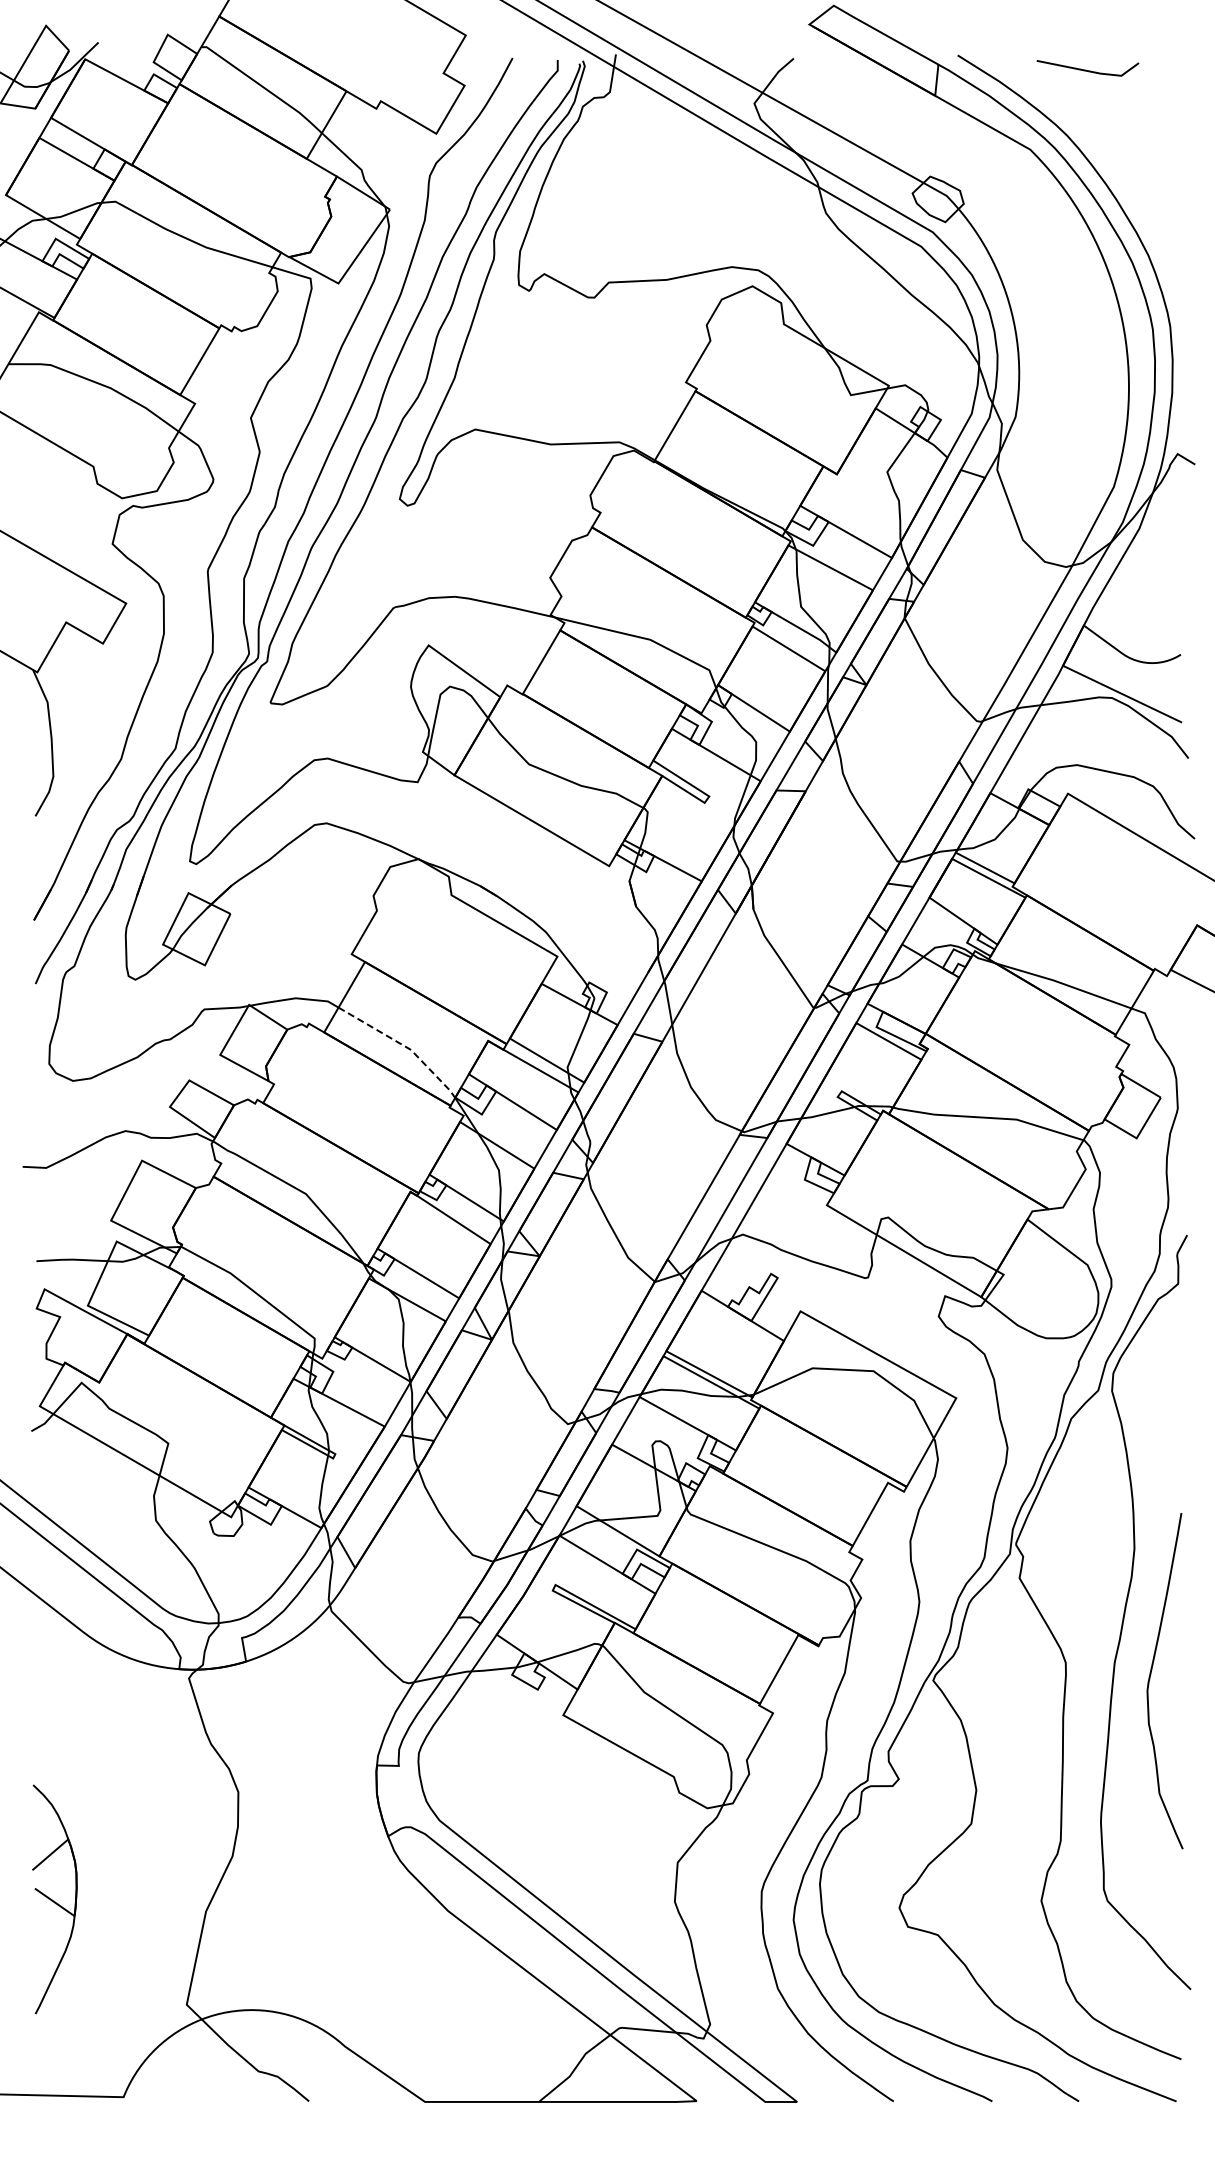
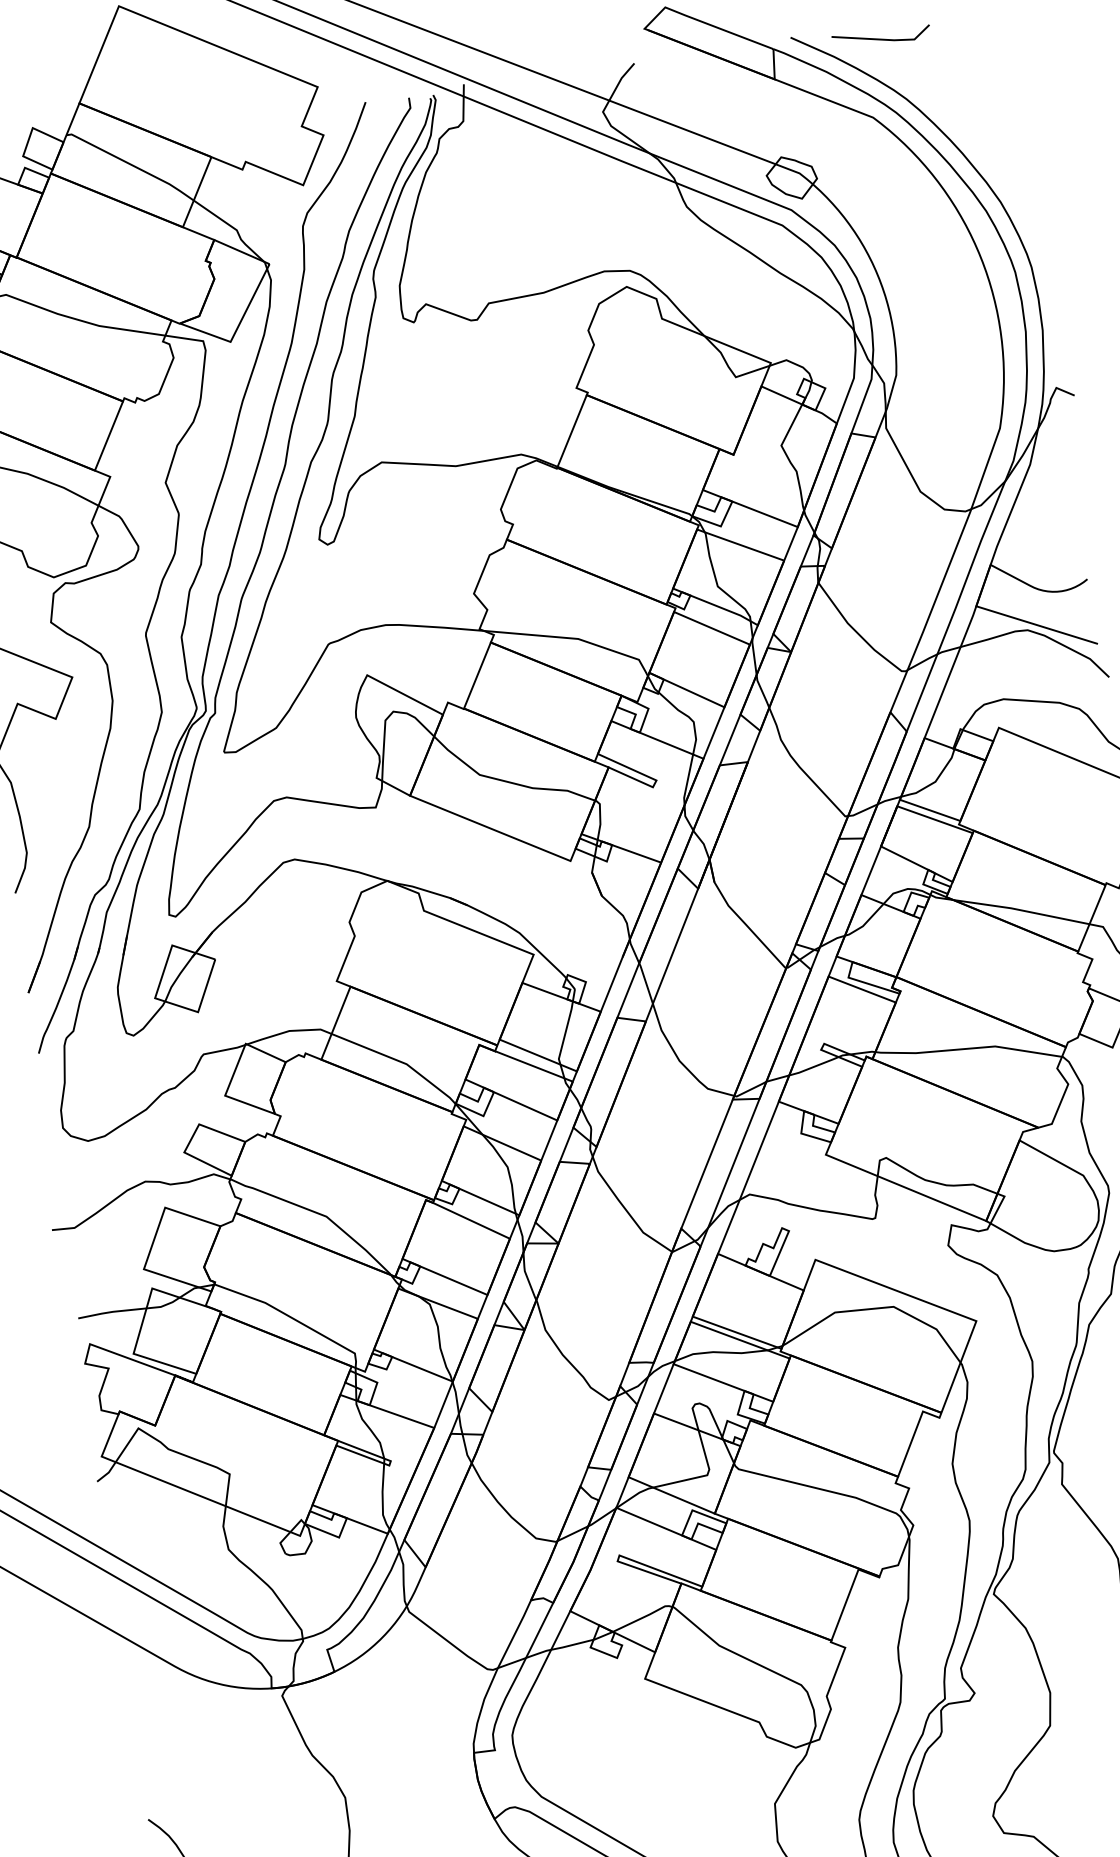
line: (1086, 69) -> (880, 38), moved
line: (404, 1045) -> (399, 1060), dashed -> solid

